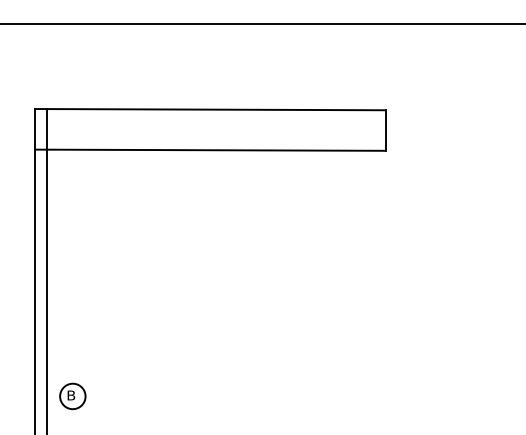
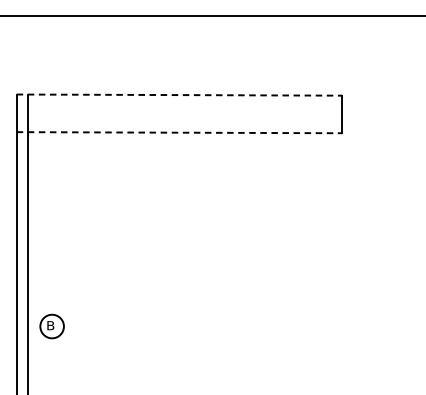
line: (210, 109) -> (179, 94), solid -> dashed
line: (210, 150) -> (179, 132), solid -> dashed
part: (72, 396) -> (51, 326), moved

